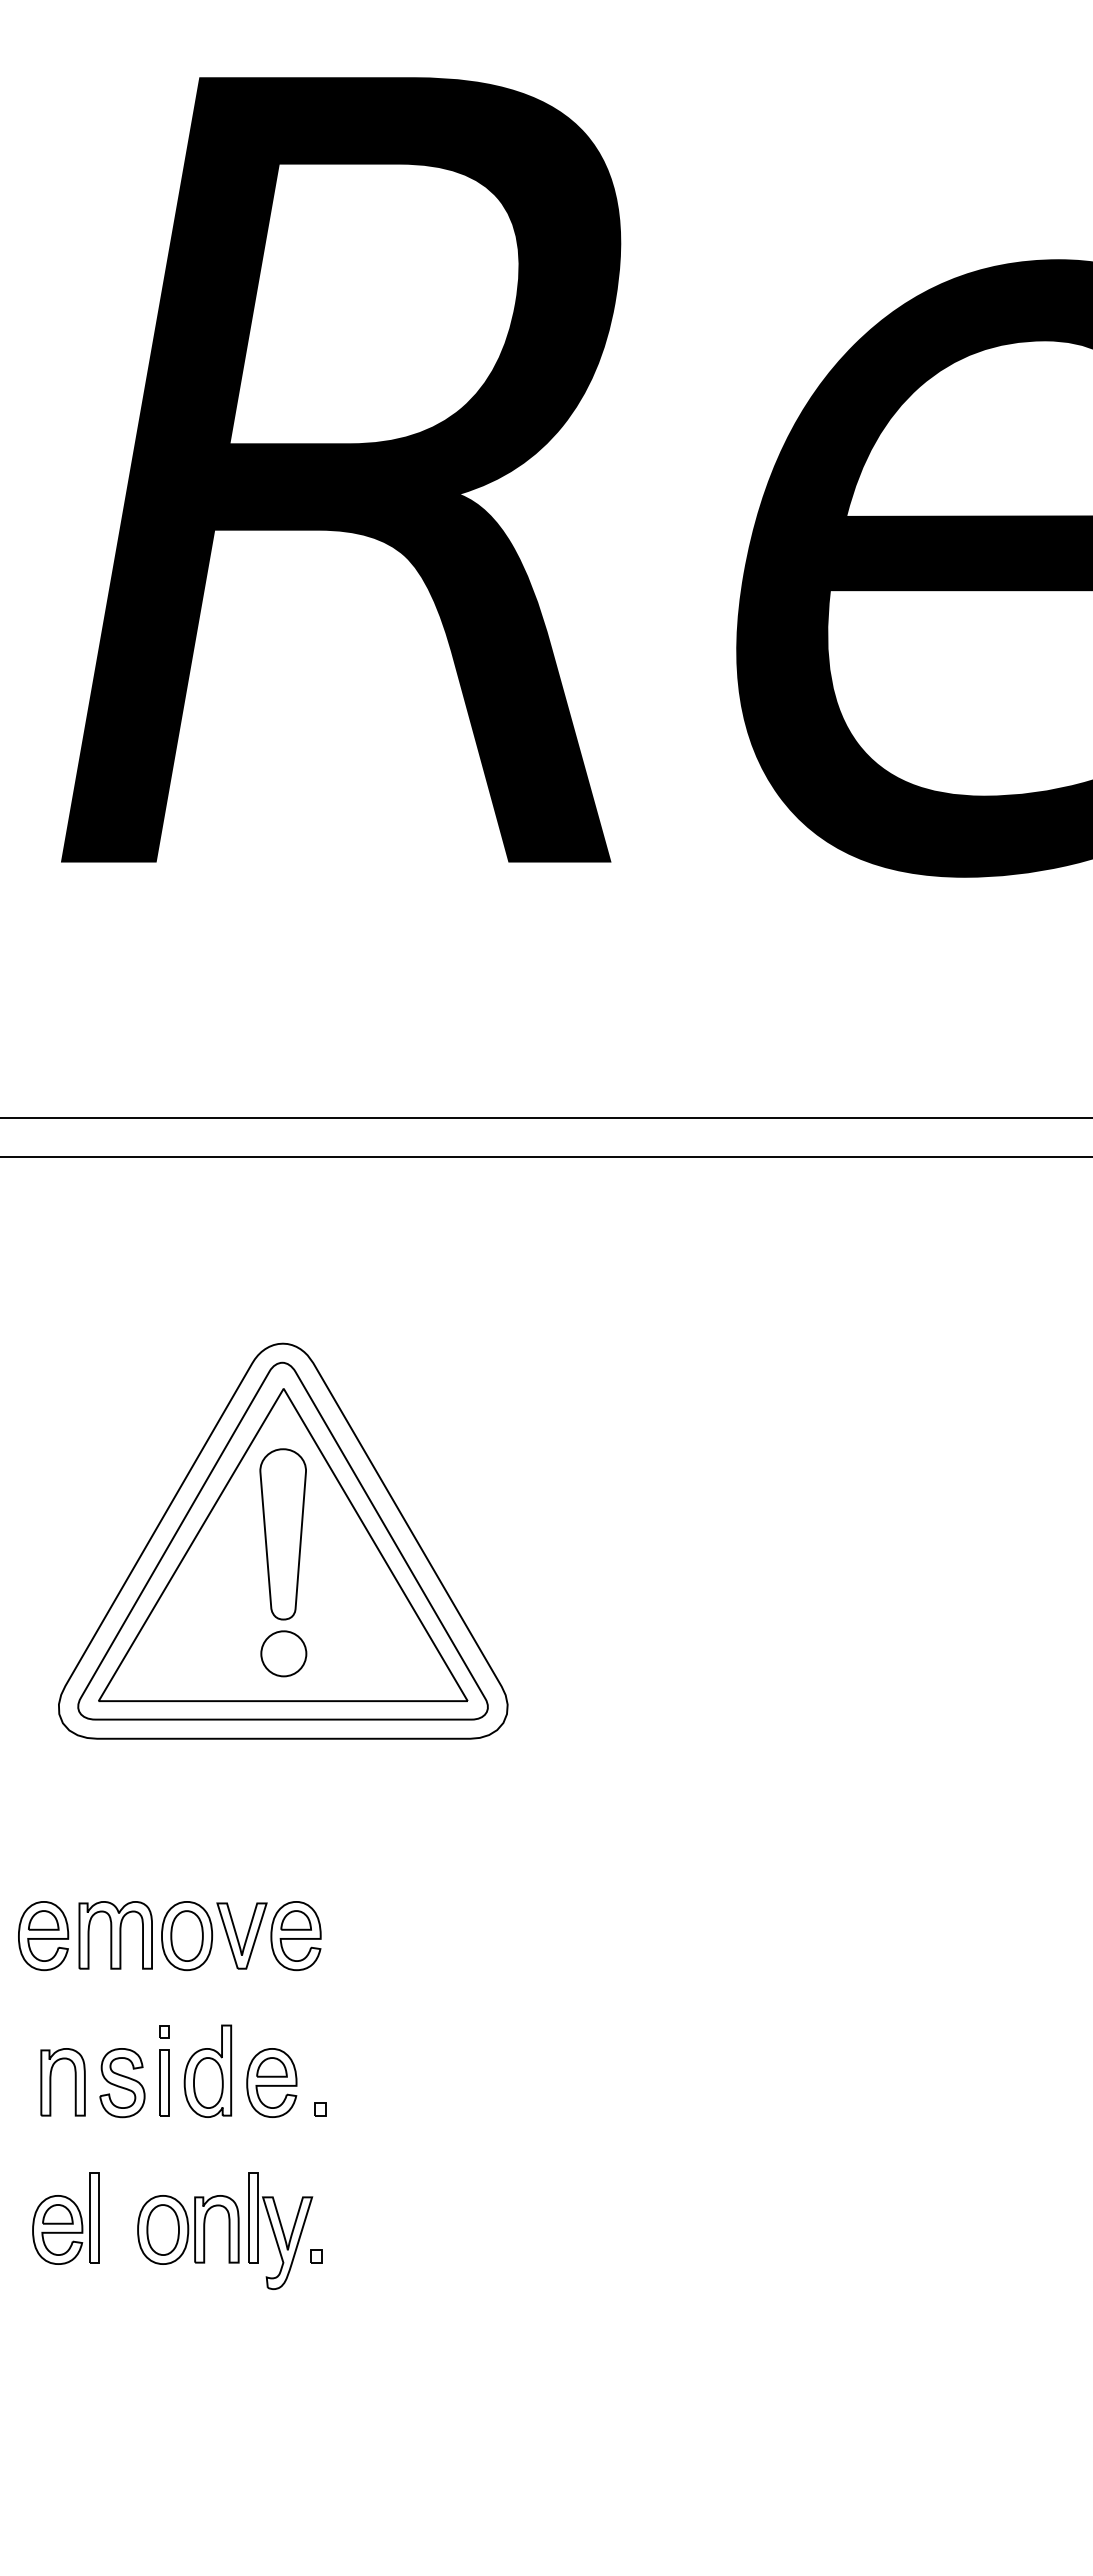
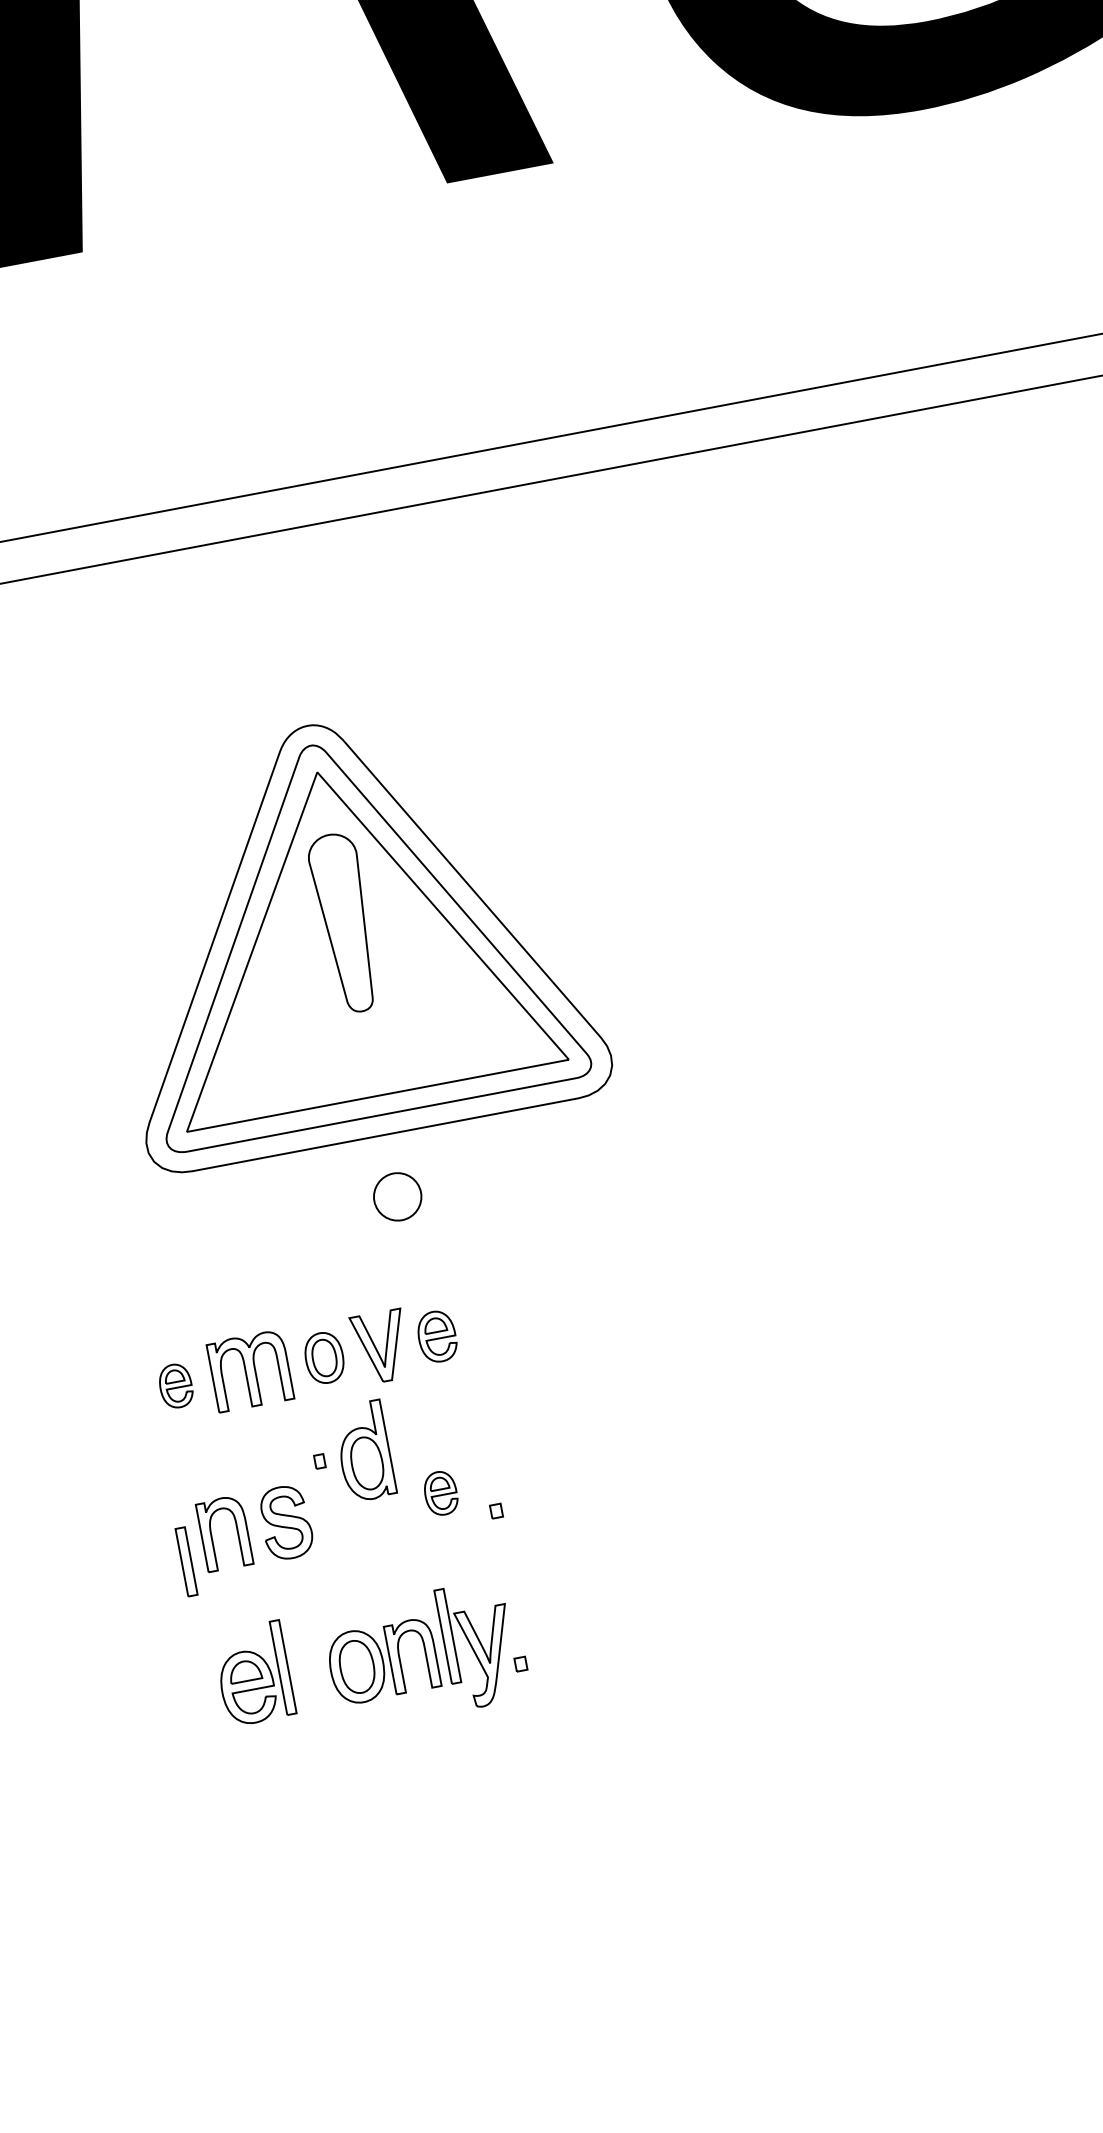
part: (283, 1653) -> (397, 1196), moved
part: (43, 1936) -> (175, 1386), size x0.6
part: (187, 1936) -> (324, 1358), size x0.7
part: (295, 1936) -> (436, 1337), size x0.7
part: (207, 2070) -> (363, 1450), moved
part: (164, 2082) -> (186, 1561), moved
part: (271, 2082) -> (440, 1492), size x0.6

